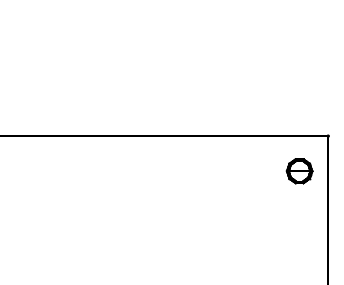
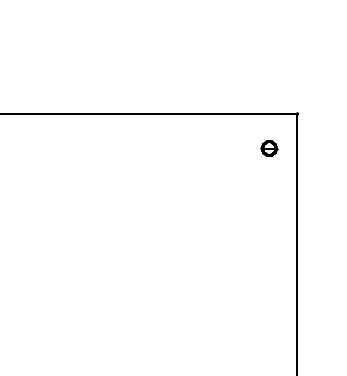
part: (299, 171) -> (269, 148), size x0.6

